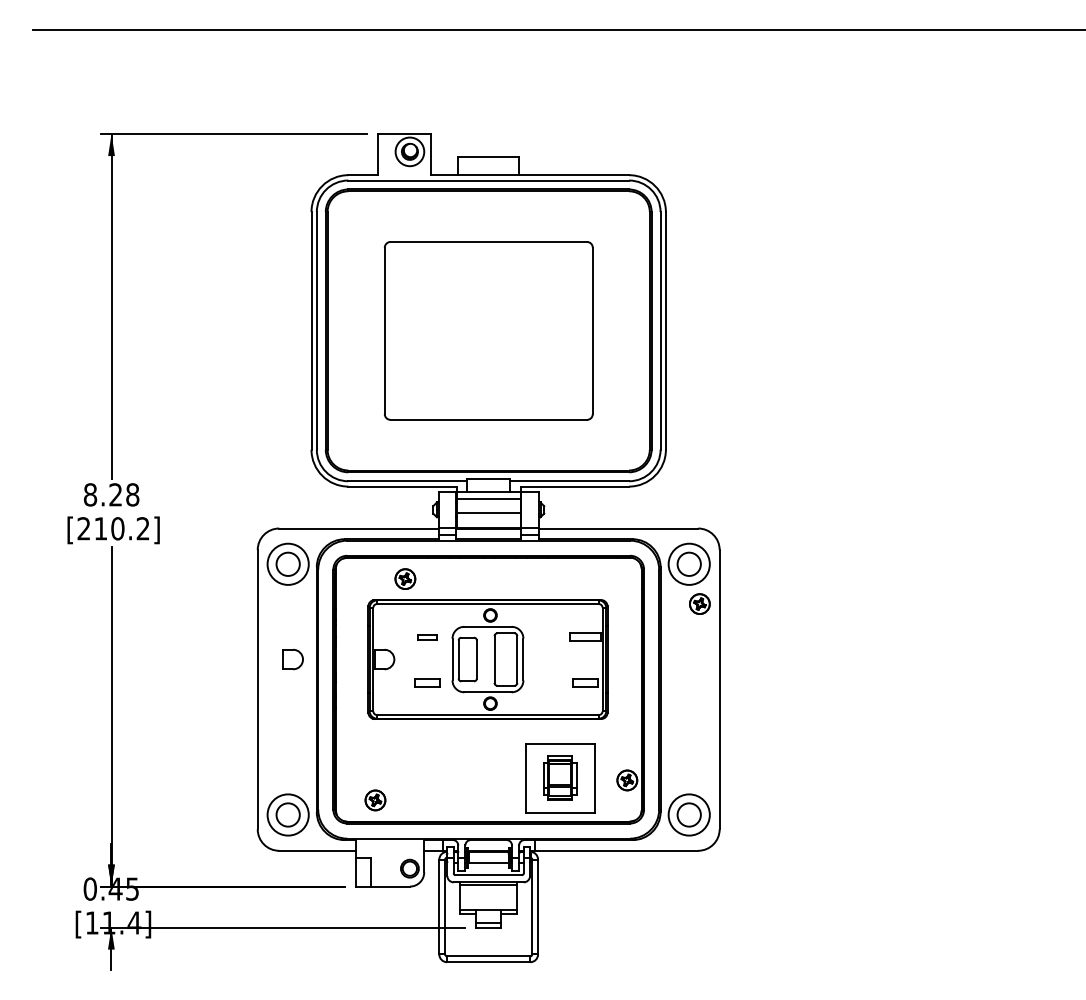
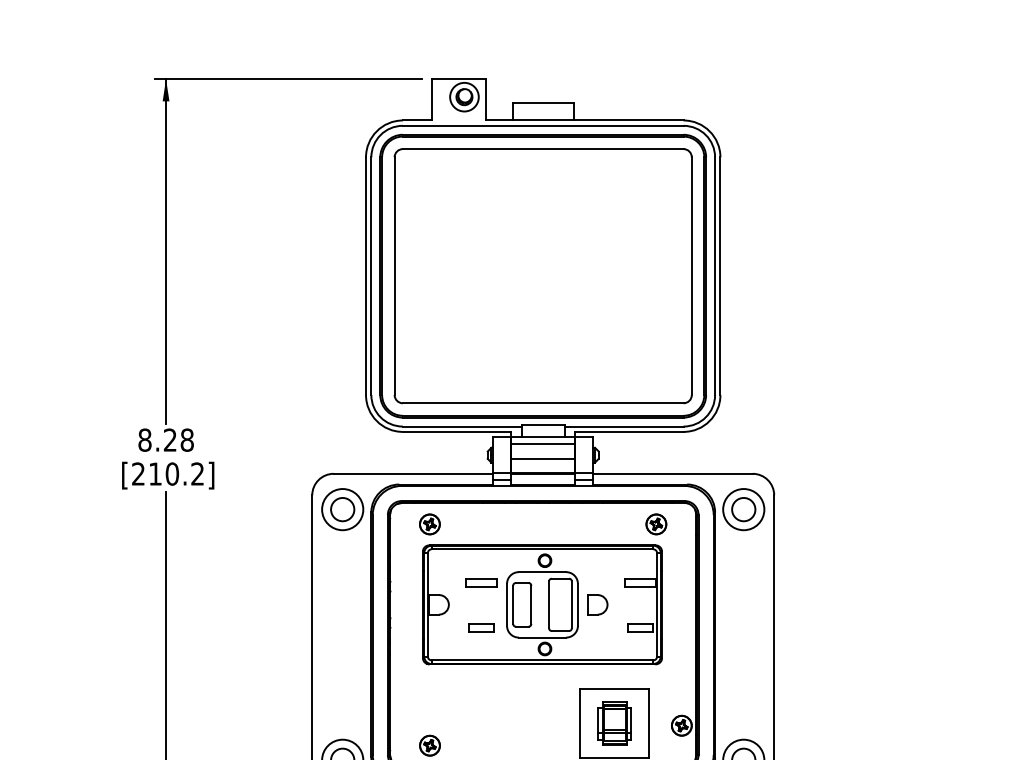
part: (488, 330) -> (543, 275), size x1.43
part: (405, 578) -> (430, 523), moved
part: (699, 603) -> (656, 523), moved
part: (427, 636) -> (482, 581), size x1.67
part: (292, 659) -> (597, 604), moved

